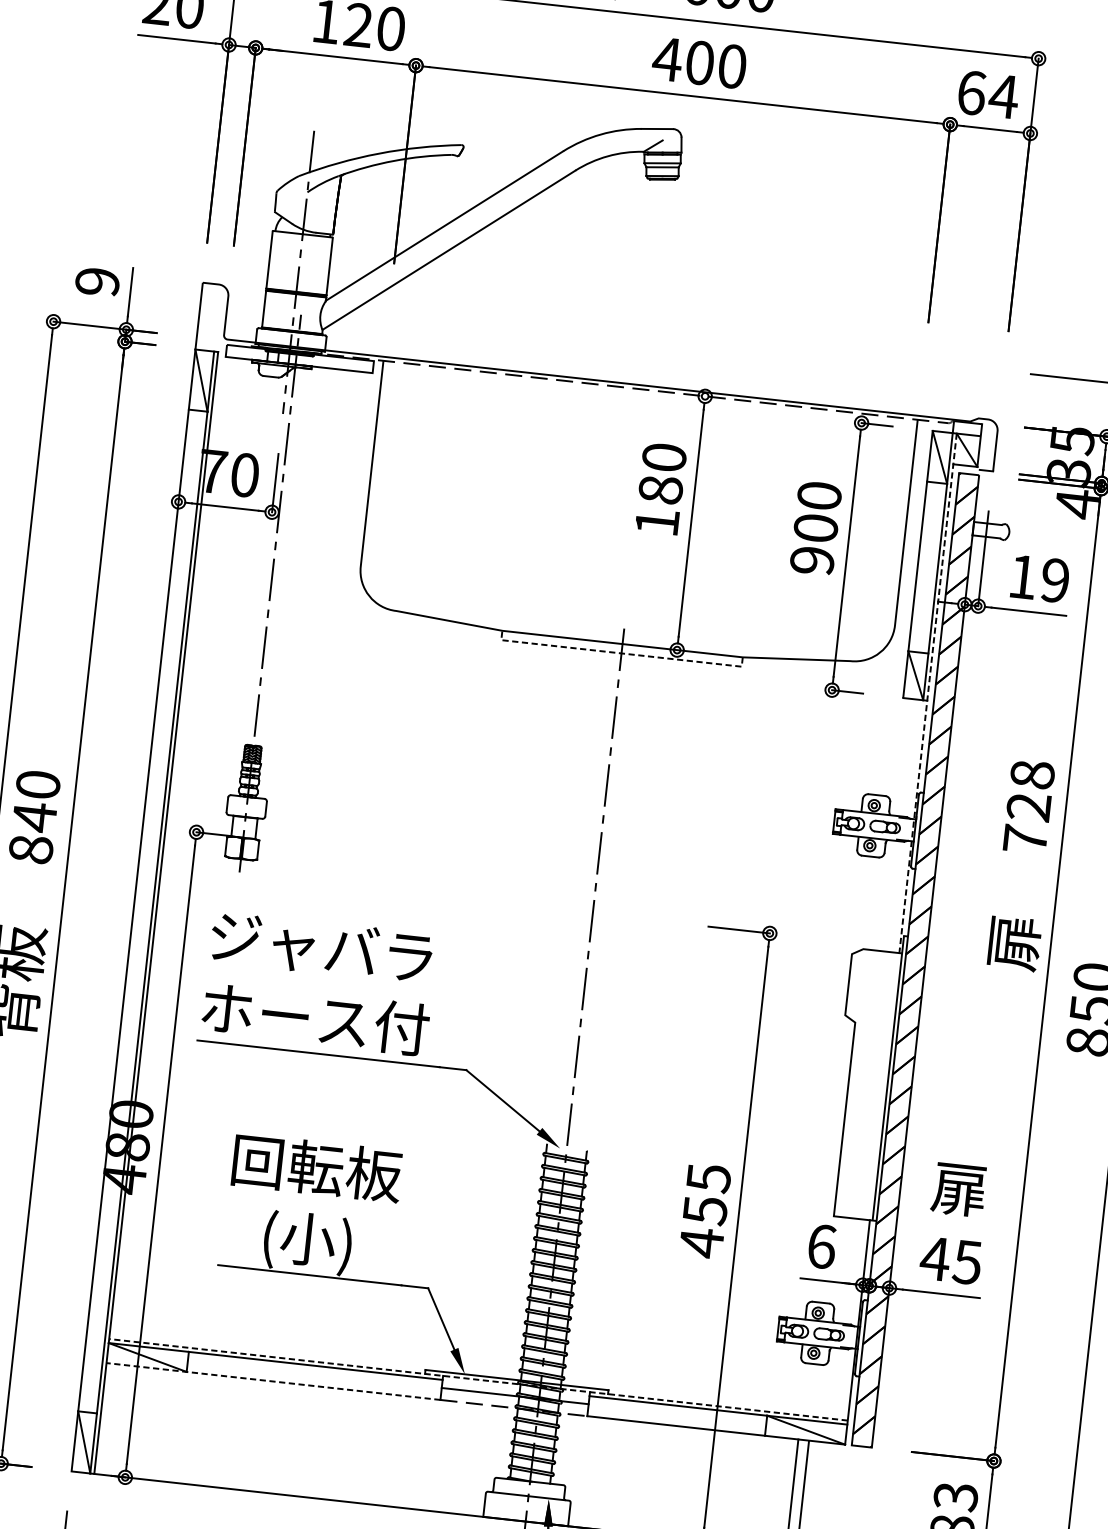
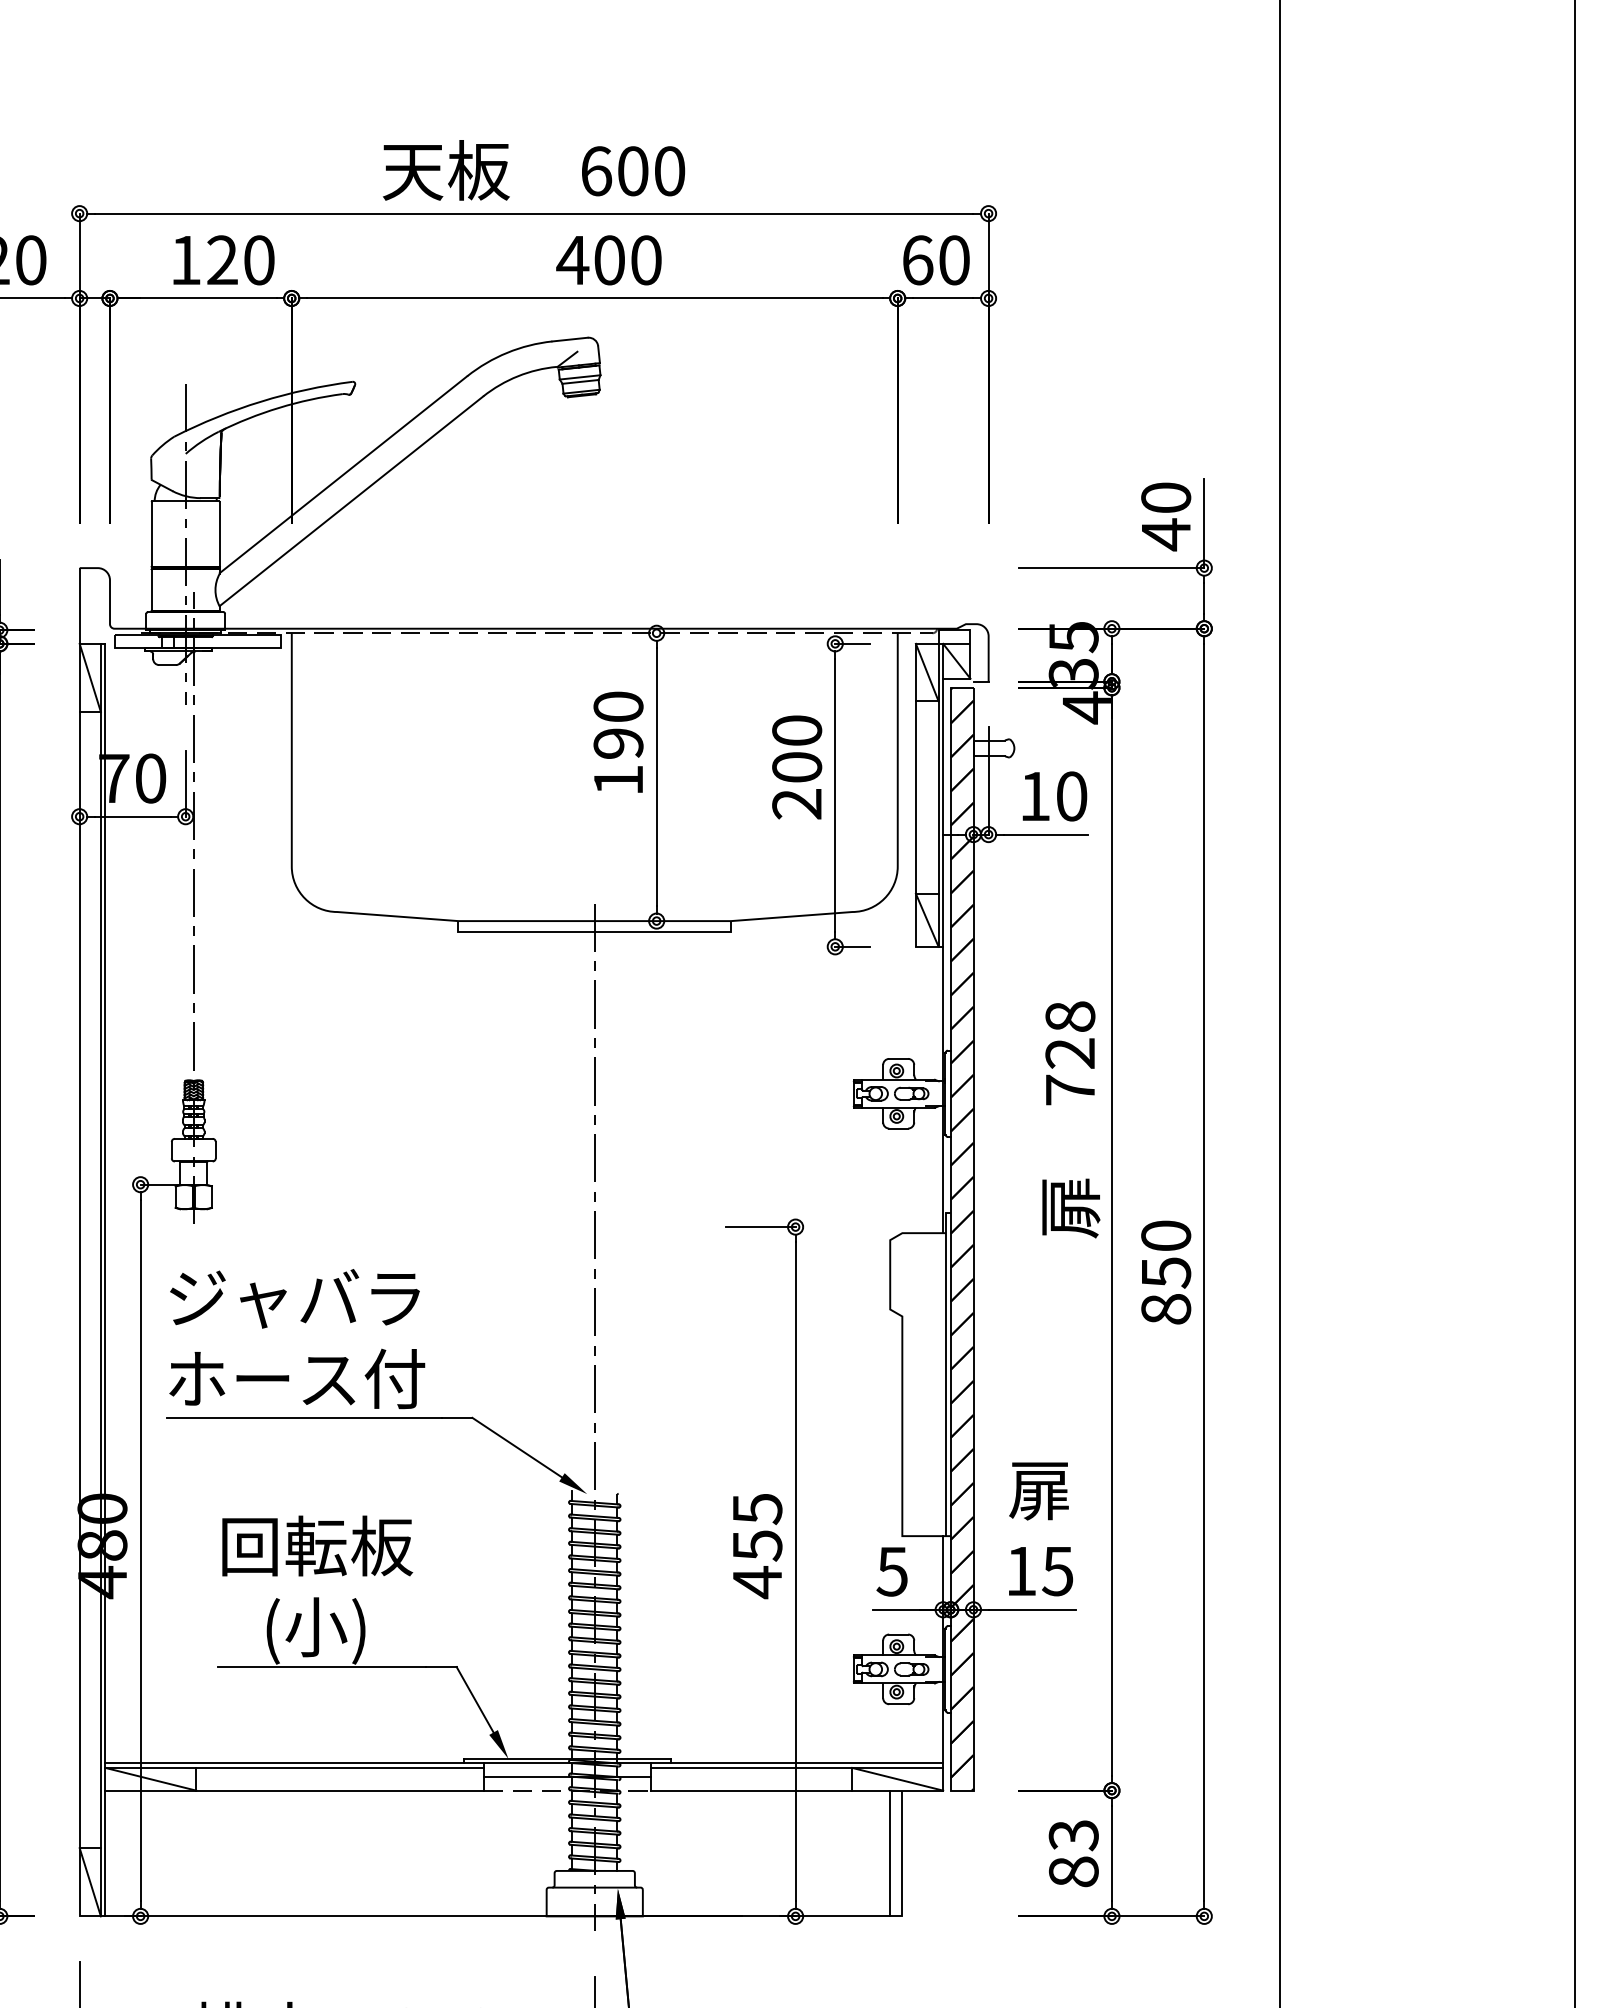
text: (1003, 96) -> (953, 260), 64 -> 60
text: (660, 489) -> (618, 743), 180 -> 190
text: (812, 561) -> (797, 804), 900 -> 200
text: (1055, 580) -> (1071, 796), 19 -> 10
line: (621, 653) -> (594, 931), dashed -> solid
line: (928, 693) -> (943, 938), dashed -> solid
text: (821, 1246) -> (892, 1571), 6 -> 5
text: (934, 1258) -> (1020, 1571), 45 -> 15
line: (478, 1379) -> (524, 1763), dashed -> solid
line: (273, 1381) -> (294, 1790), dashed -> solid

